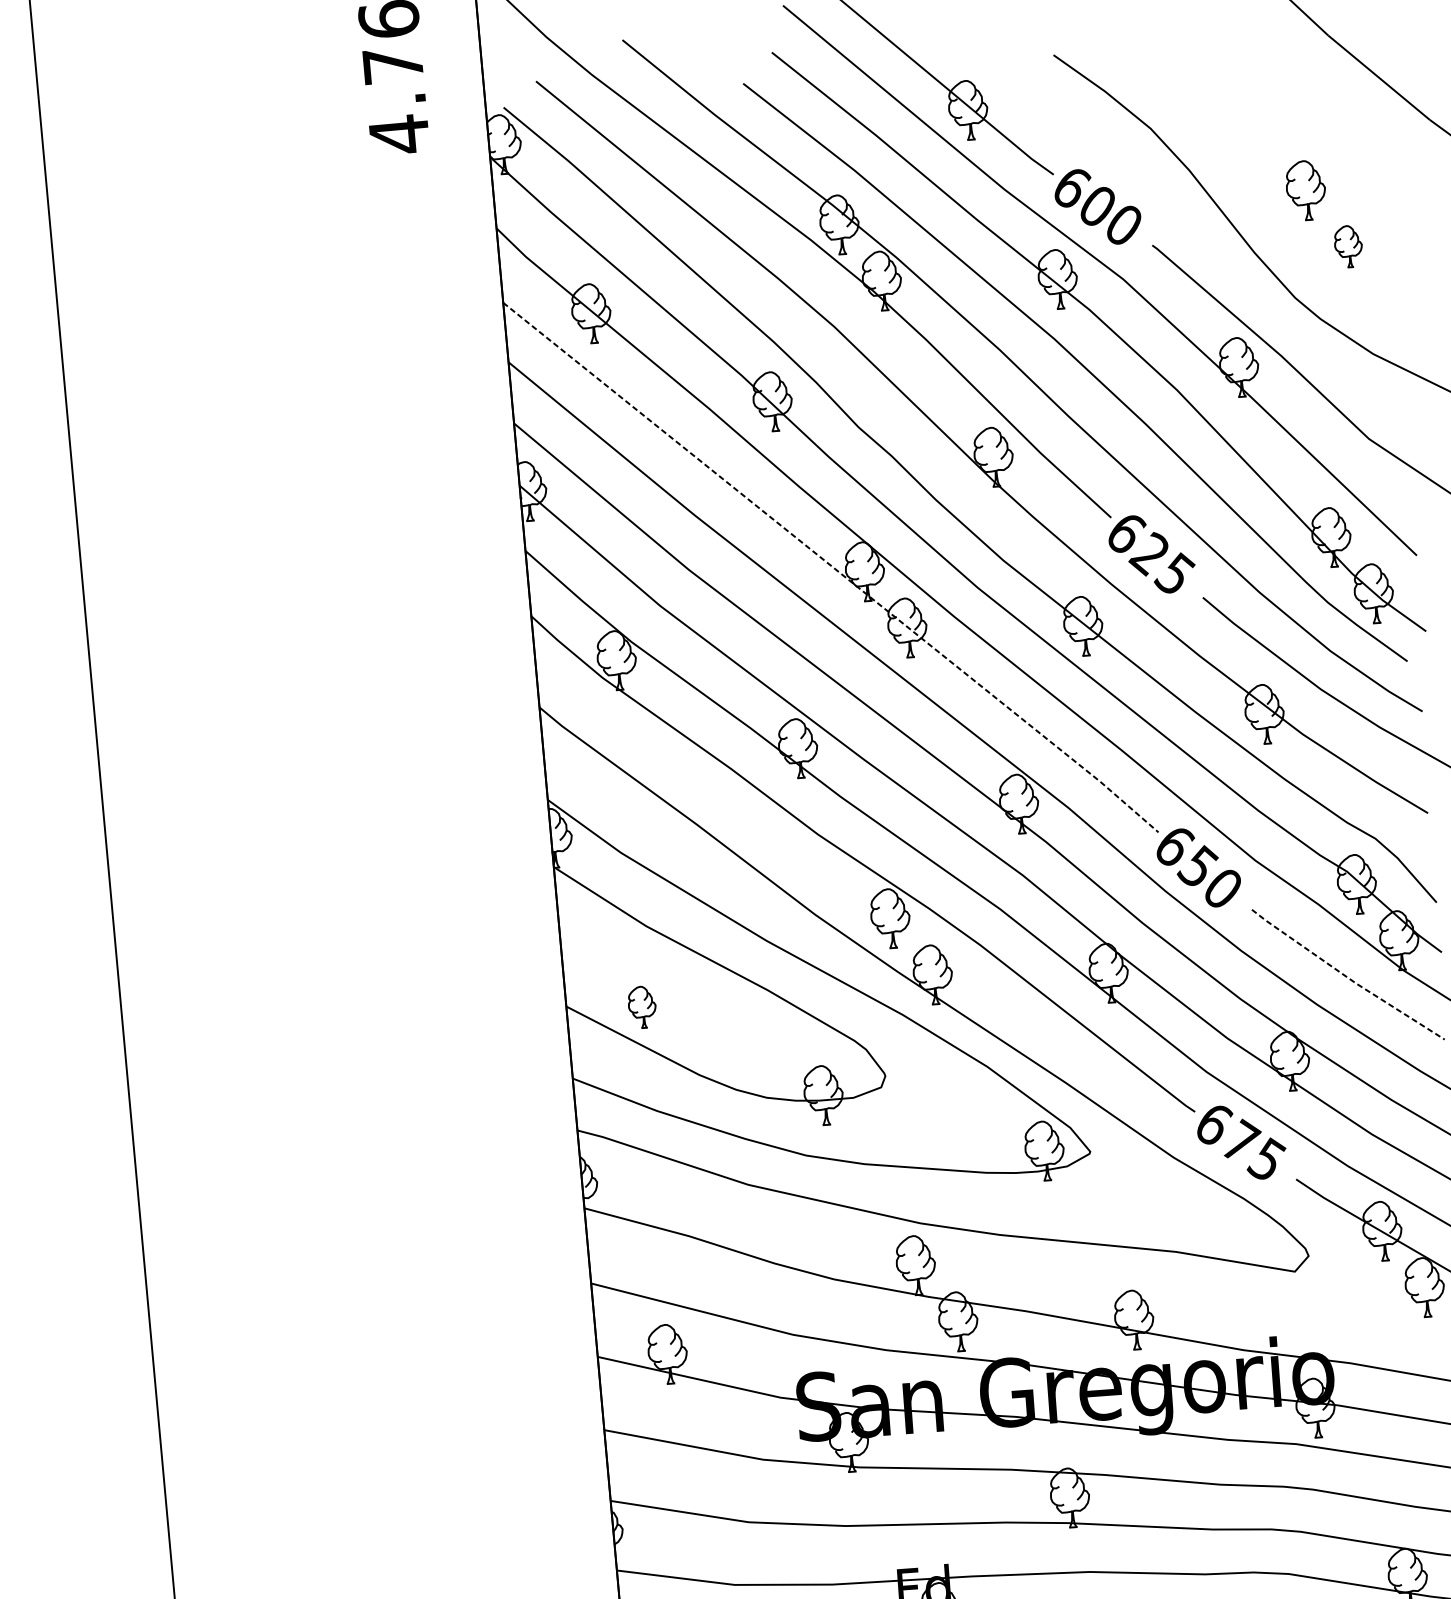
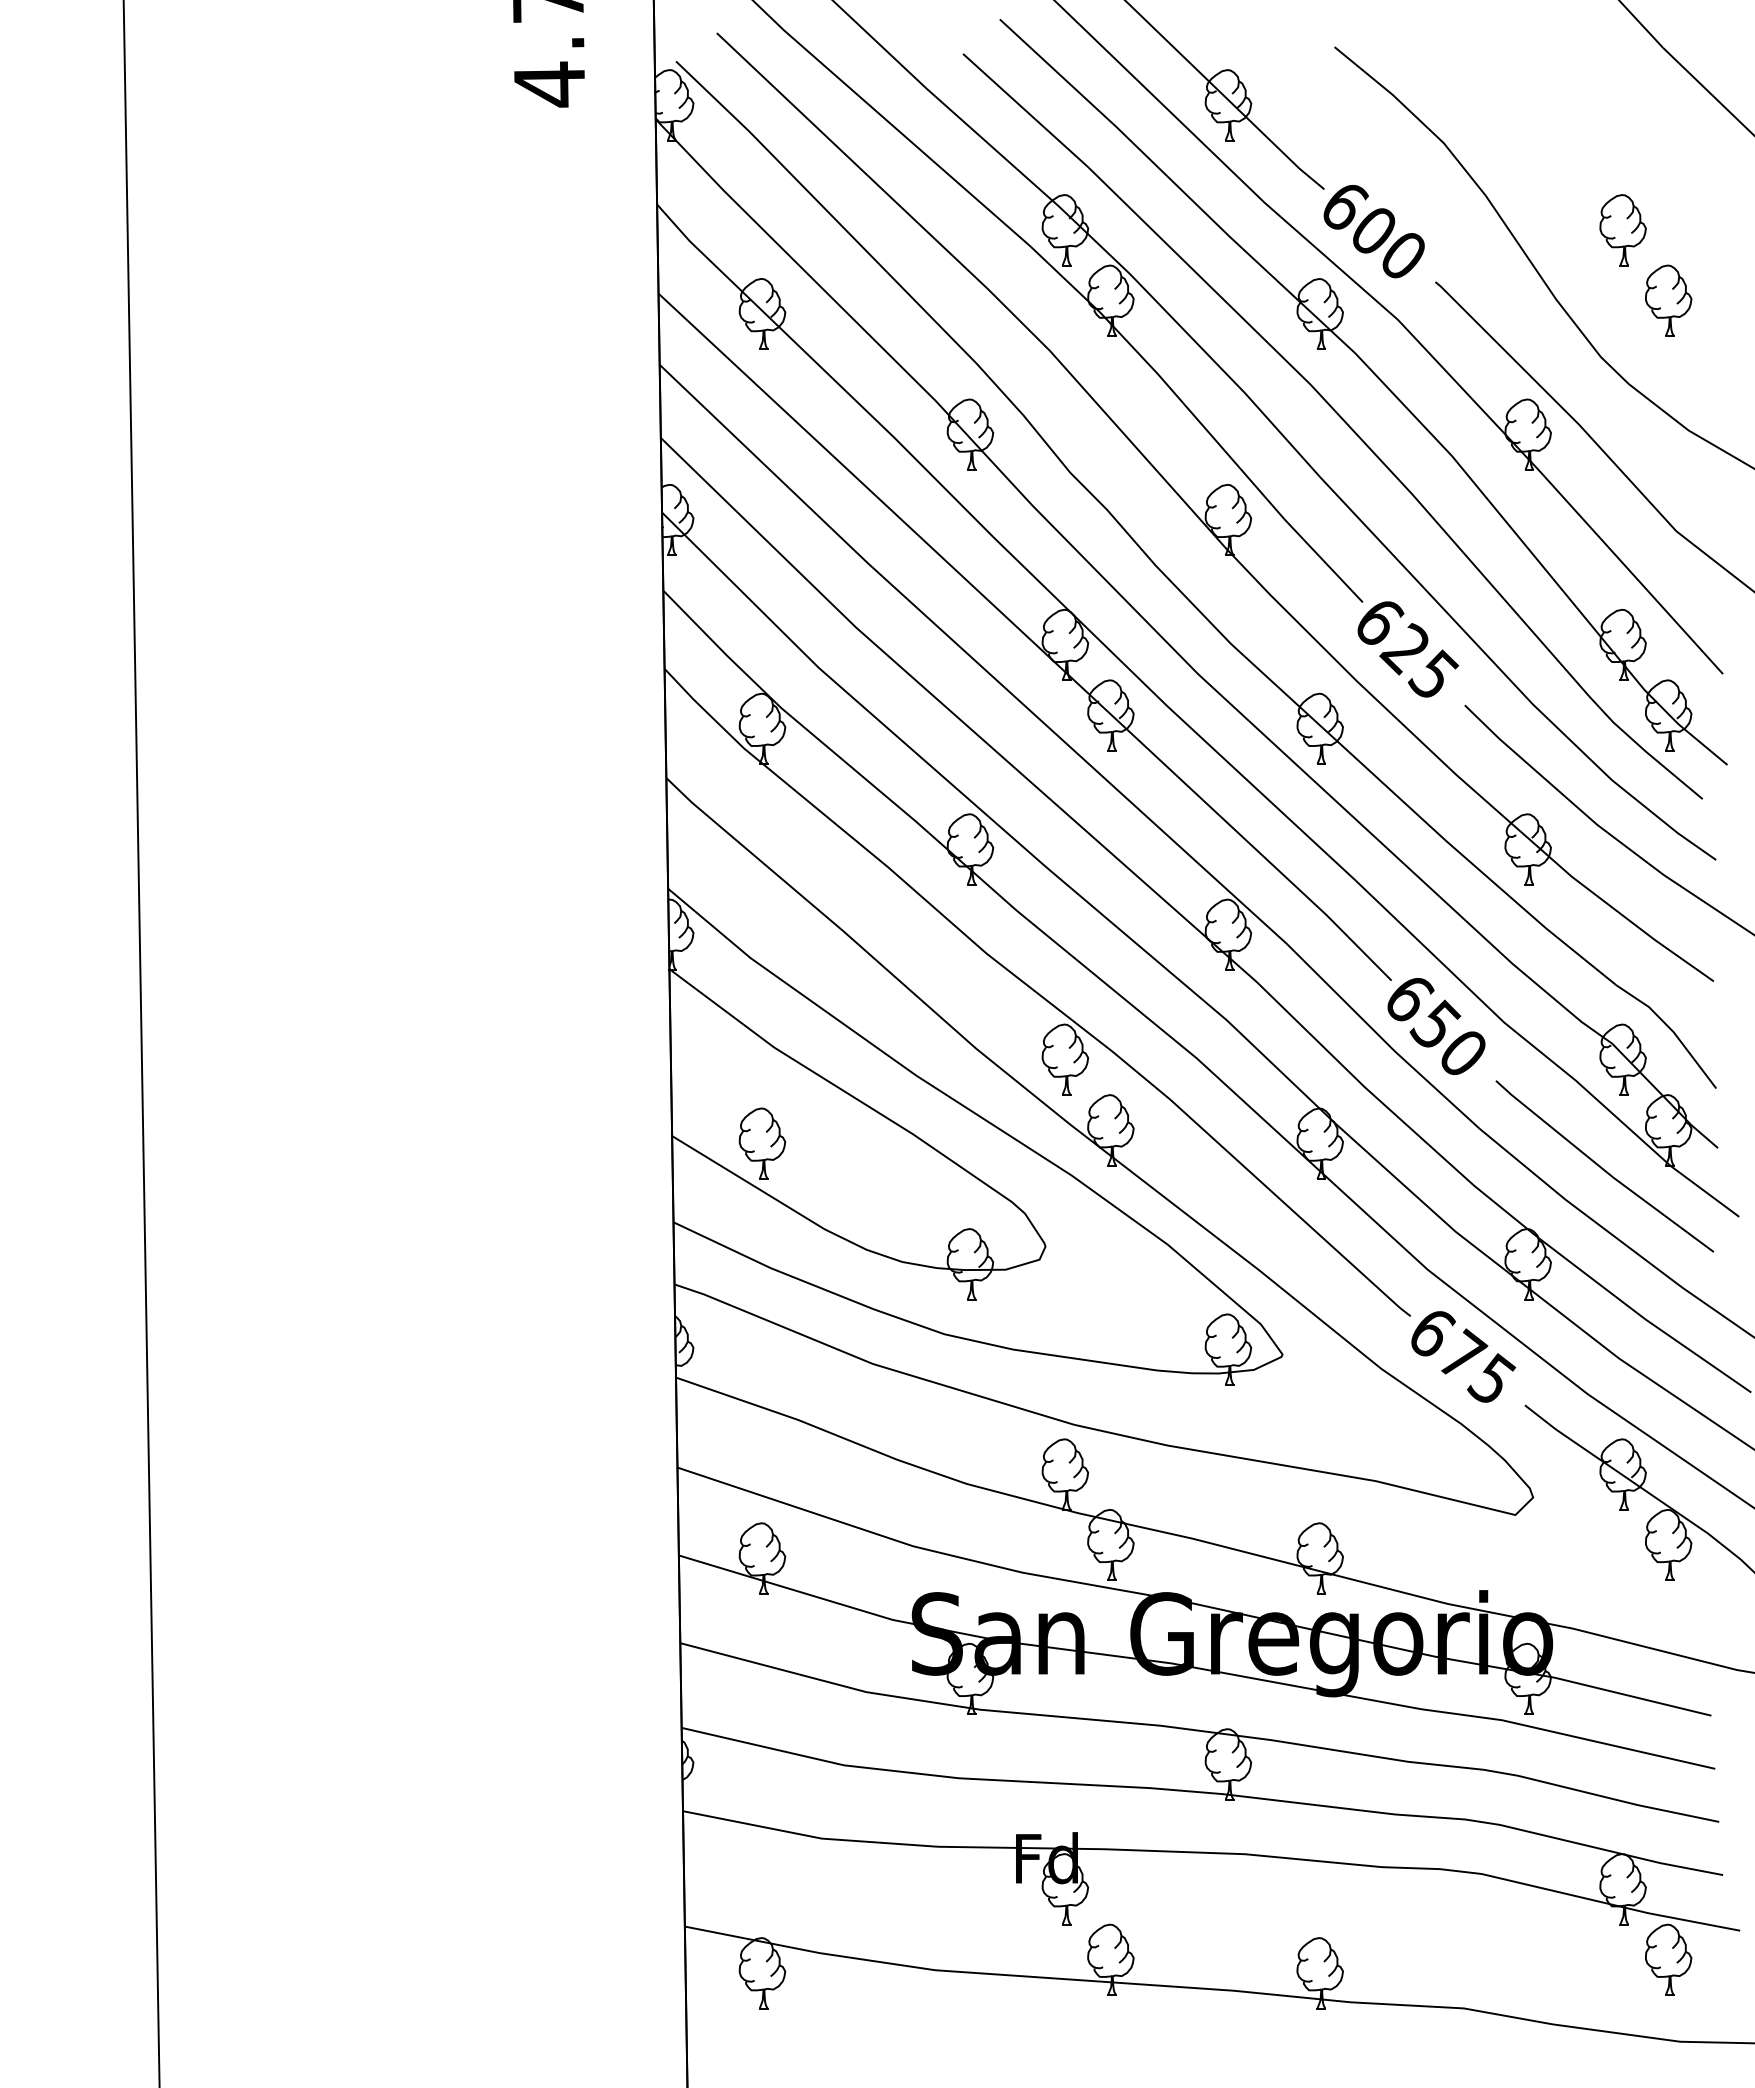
part: (1348, 246) -> (1668, 300), size x1.43
line: (832, 566) -> (1027, 636), dashed -> solid
line: (1347, 977) -> (1603, 1169), dashed -> solid
part: (642, 1007) -> (762, 1143), size x1.43

